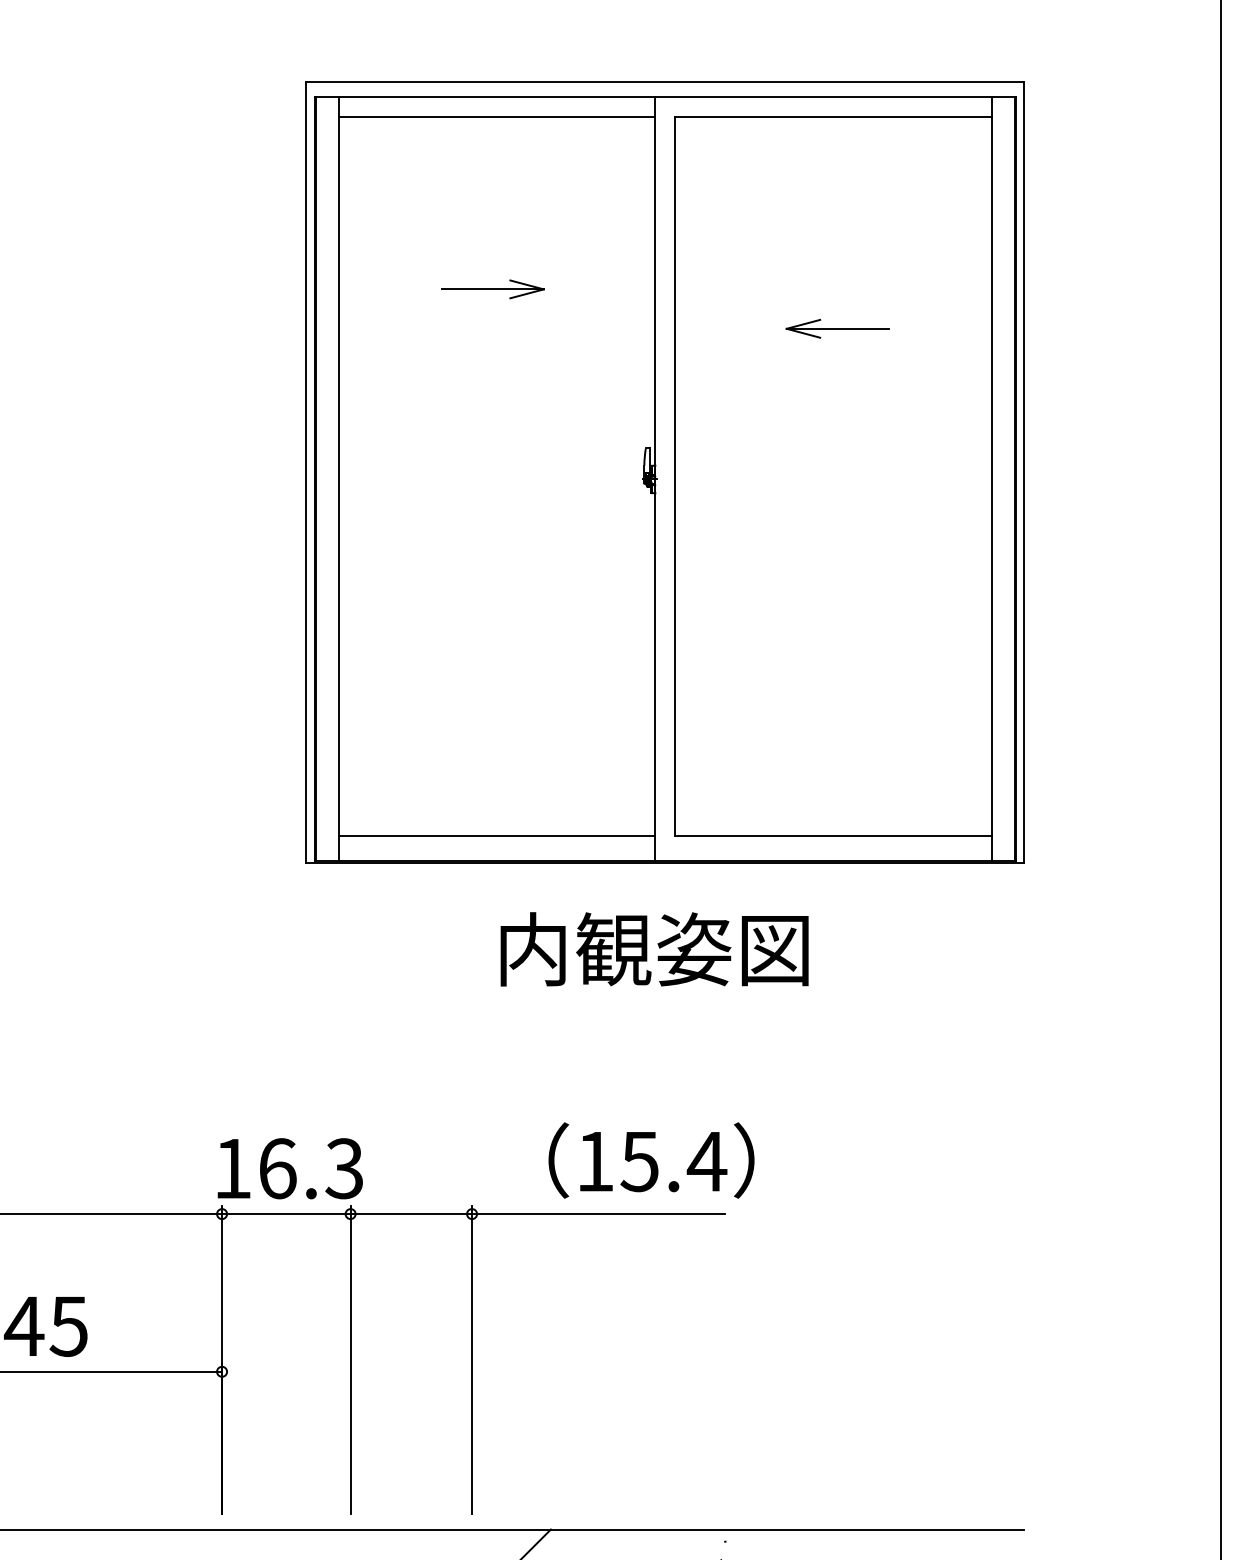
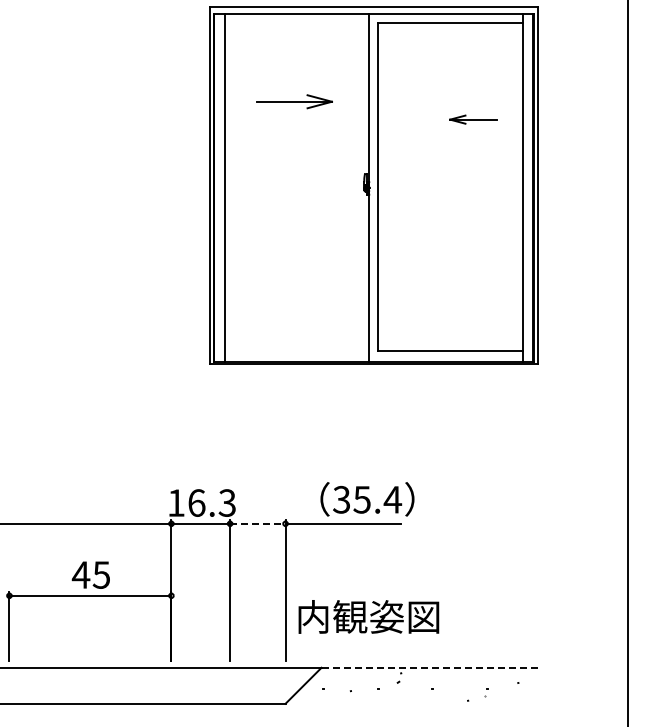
line: (496, 115) -> (296, 22), removed
part: (493, 289) -> (295, 101), size x1.6
part: (837, 328) -> (473, 119), moved
line: (496, 836) -> (296, 351), removed
text: (653, 948) -> (368, 616), moved
text: (594, 1160) -> (341, 499), 15.4 -> 35.4
line: (410, 1213) -> (257, 523), solid -> dashed
line: (787, 1528) -> (429, 667), solid -> dashed

